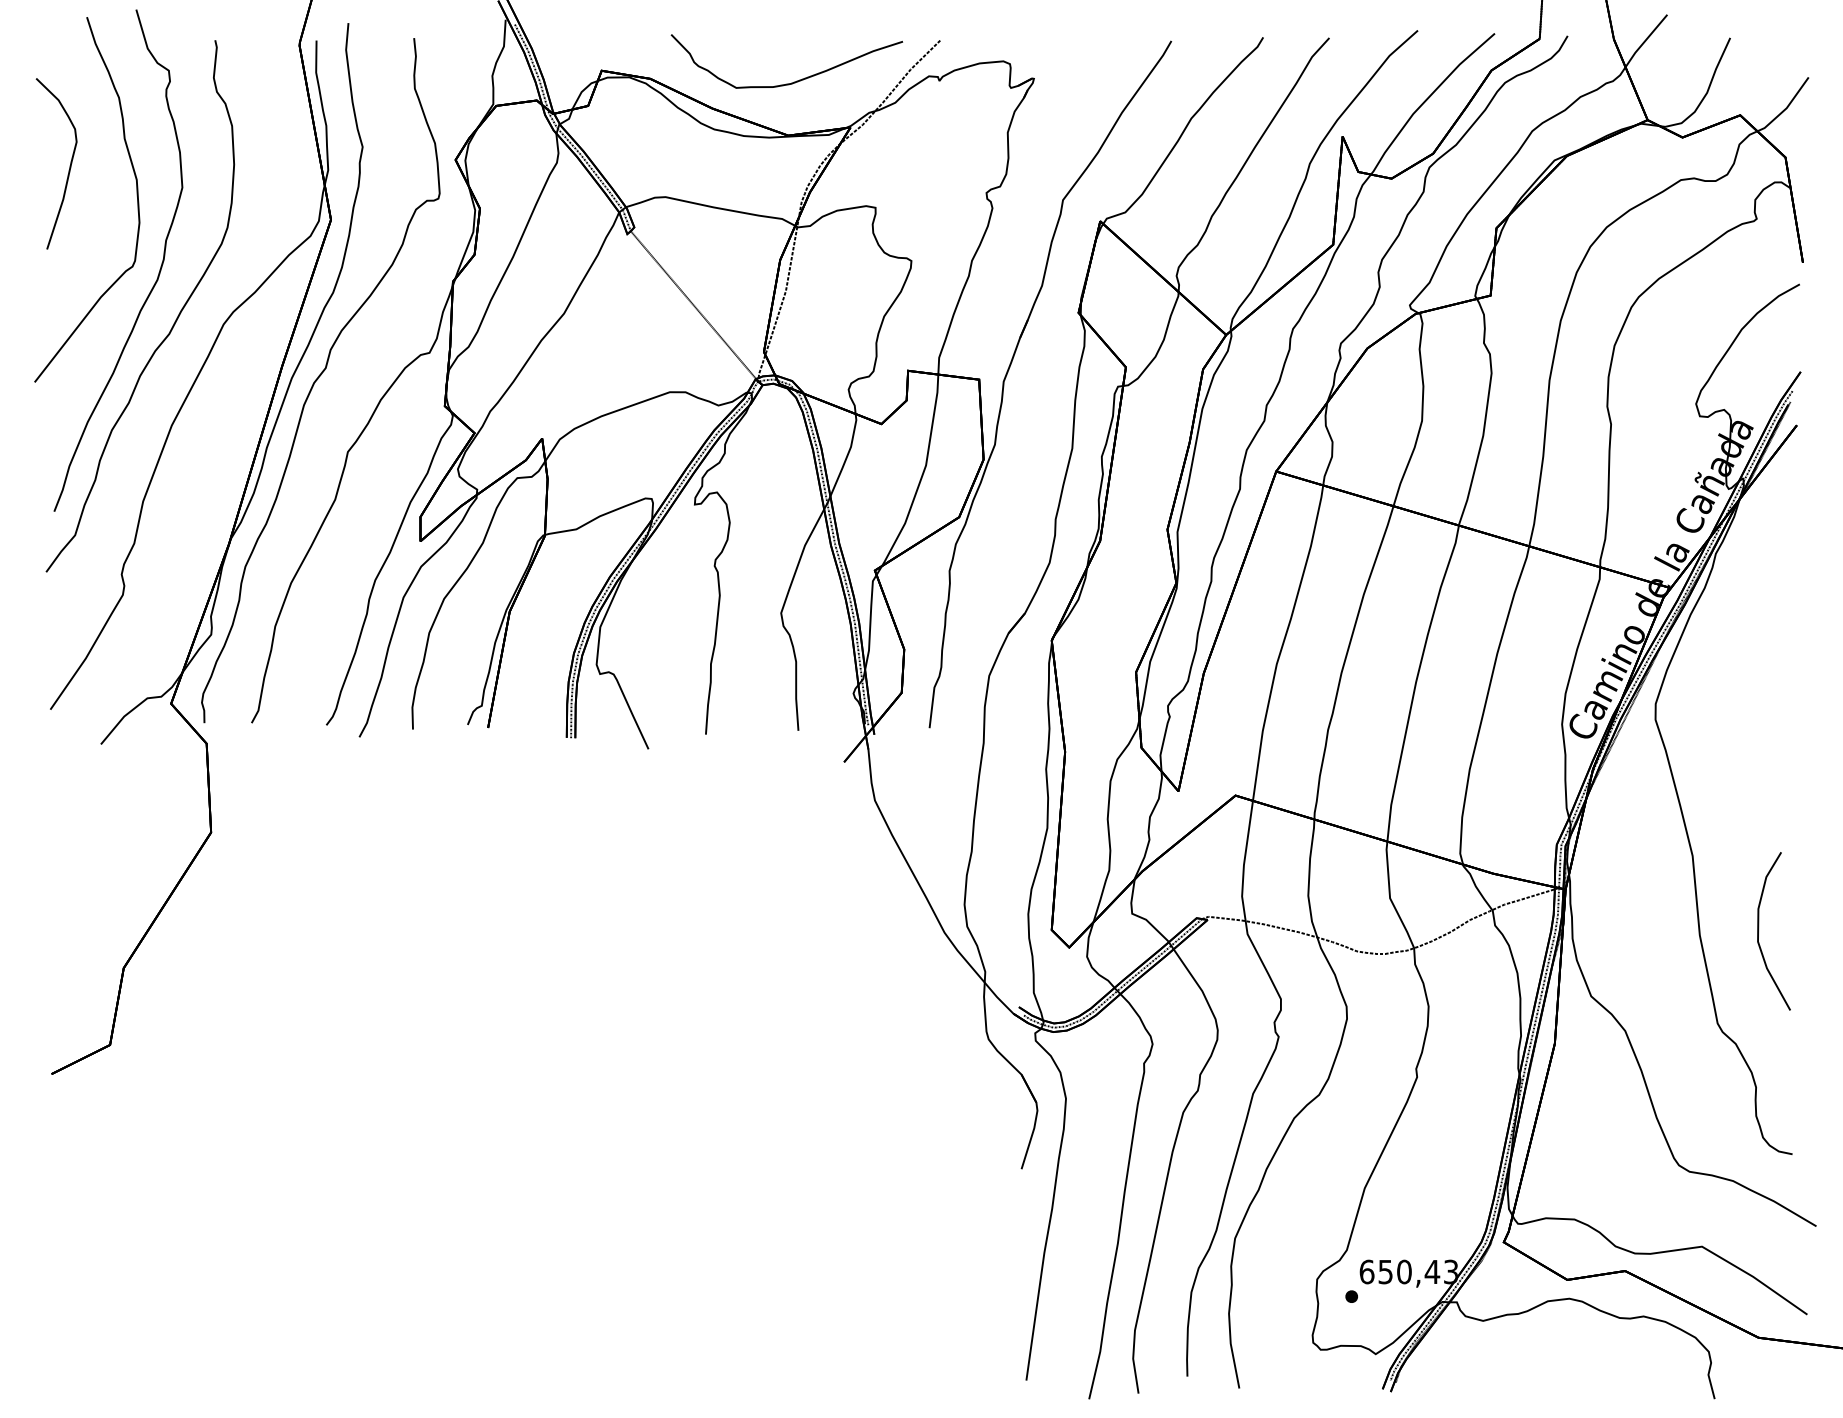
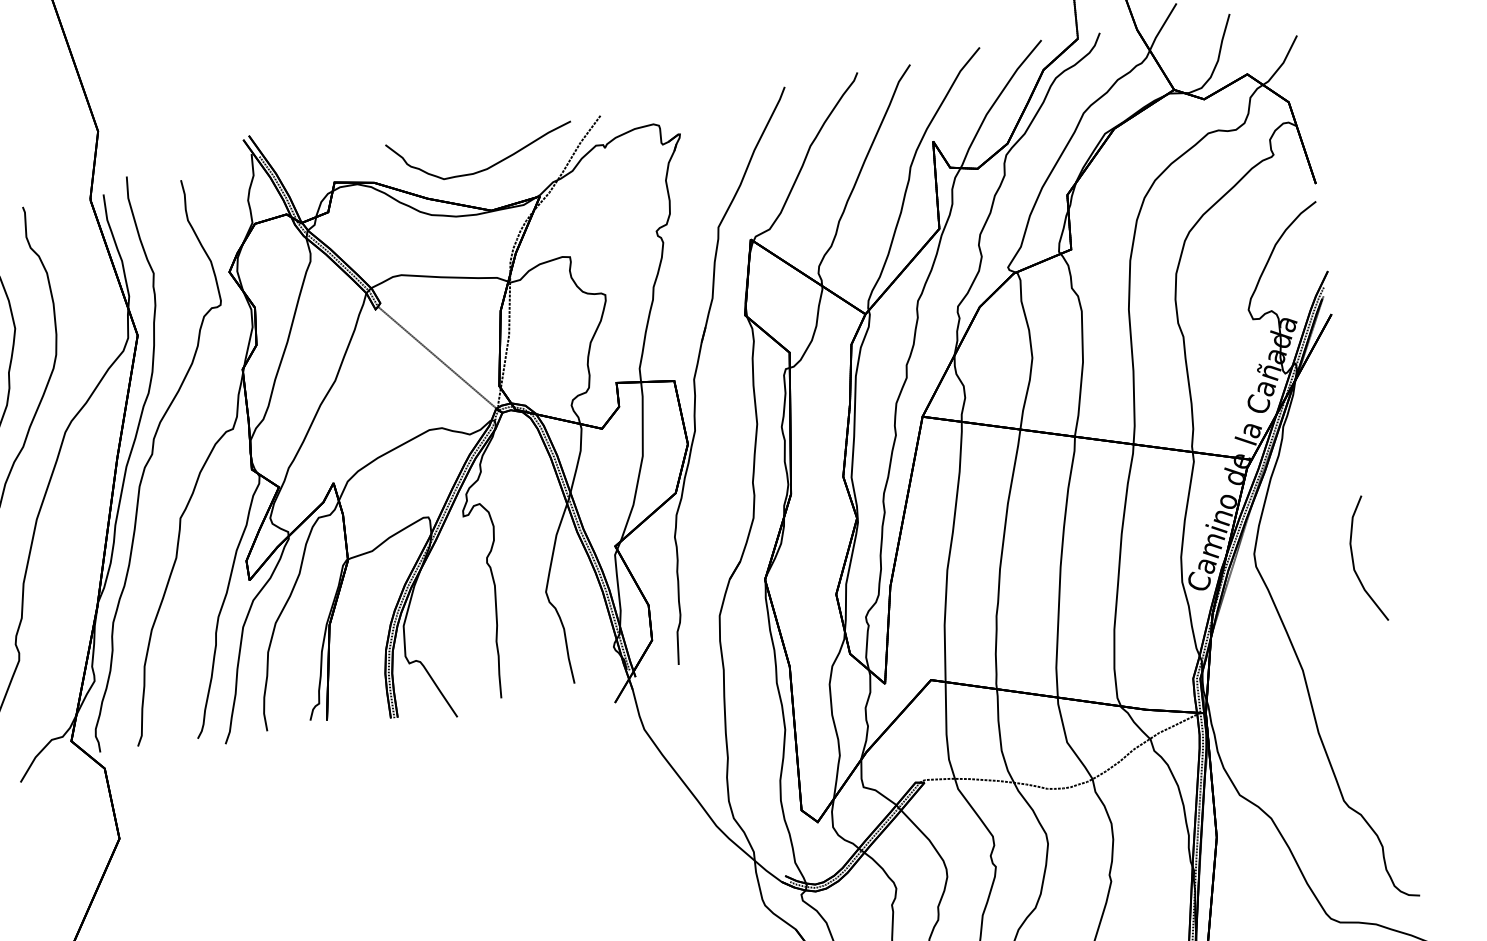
part: (1759, 930) -> (1353, 560), moved

